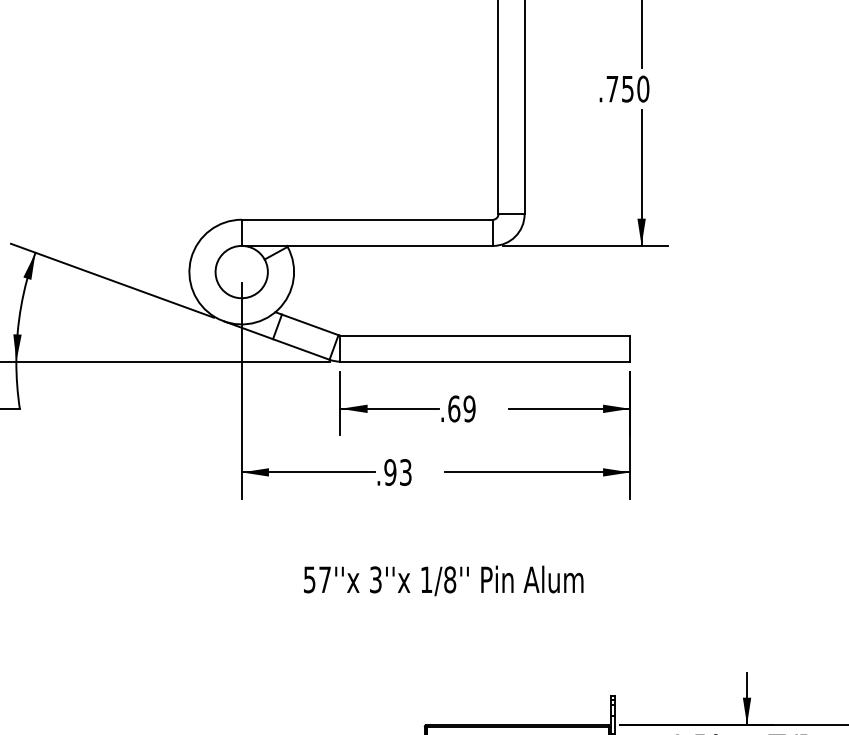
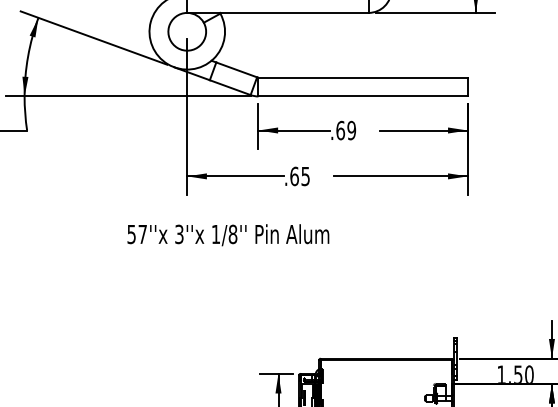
text: (397, 472) -> (299, 176), .93 -> .65
text: (443, 580) -> (228, 234), moved

